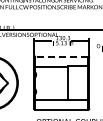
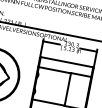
line: (61, 56) -> (66, 62), dashed -> solid

